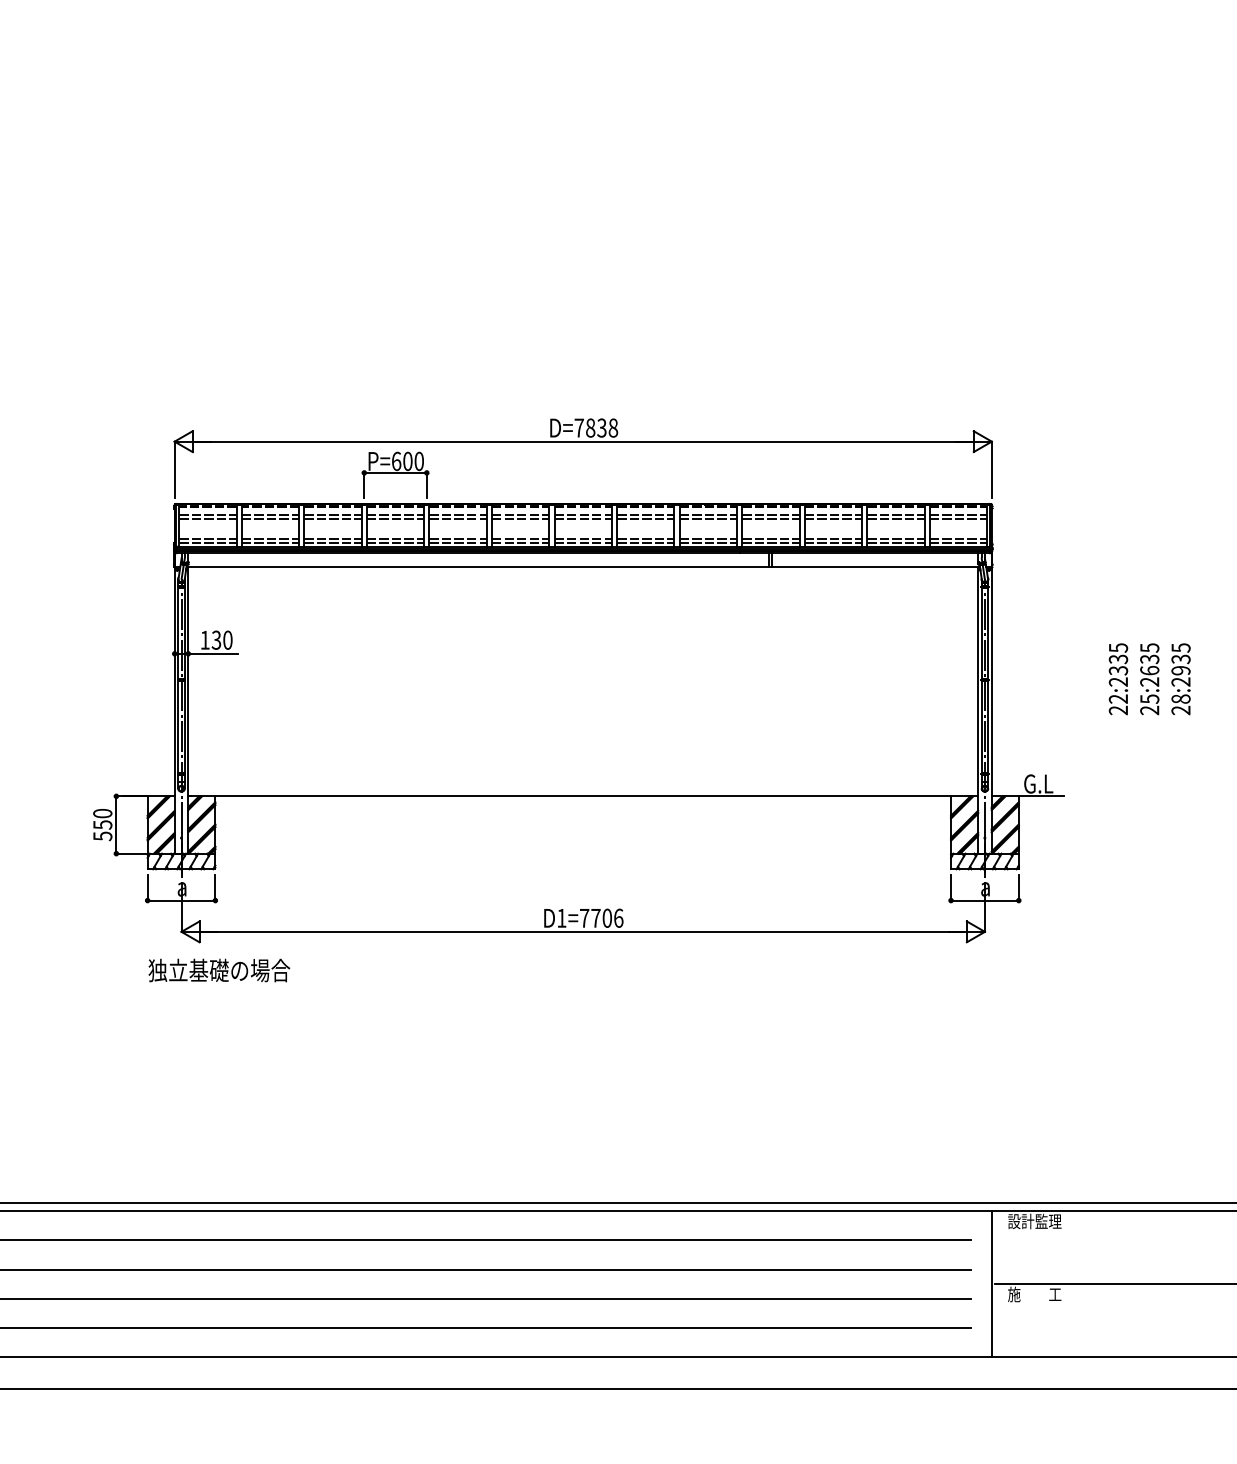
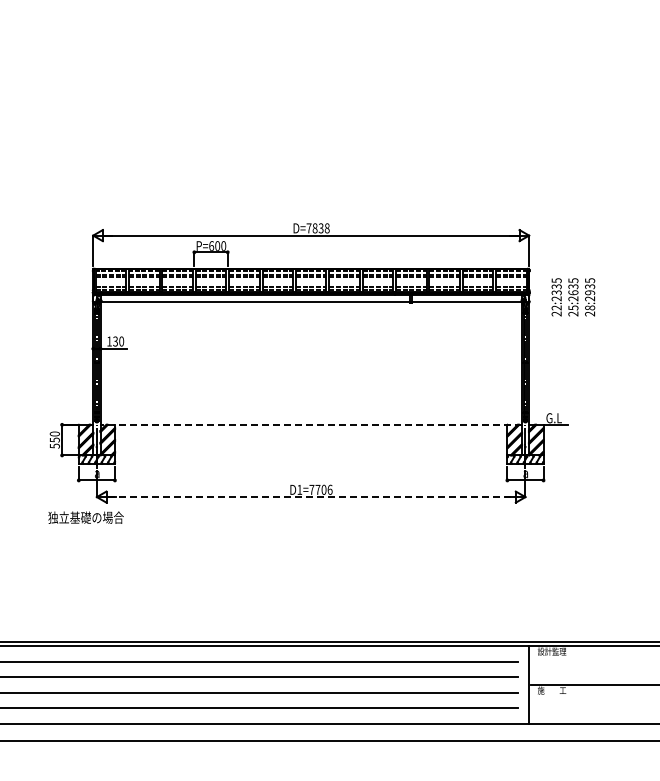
text: (1149, 679) -> (573, 297), moved
line: (583, 795) -> (311, 424), solid -> dashed
line: (583, 932) -> (311, 497), solid -> dashed
text: (218, 970) -> (85, 517), moved

